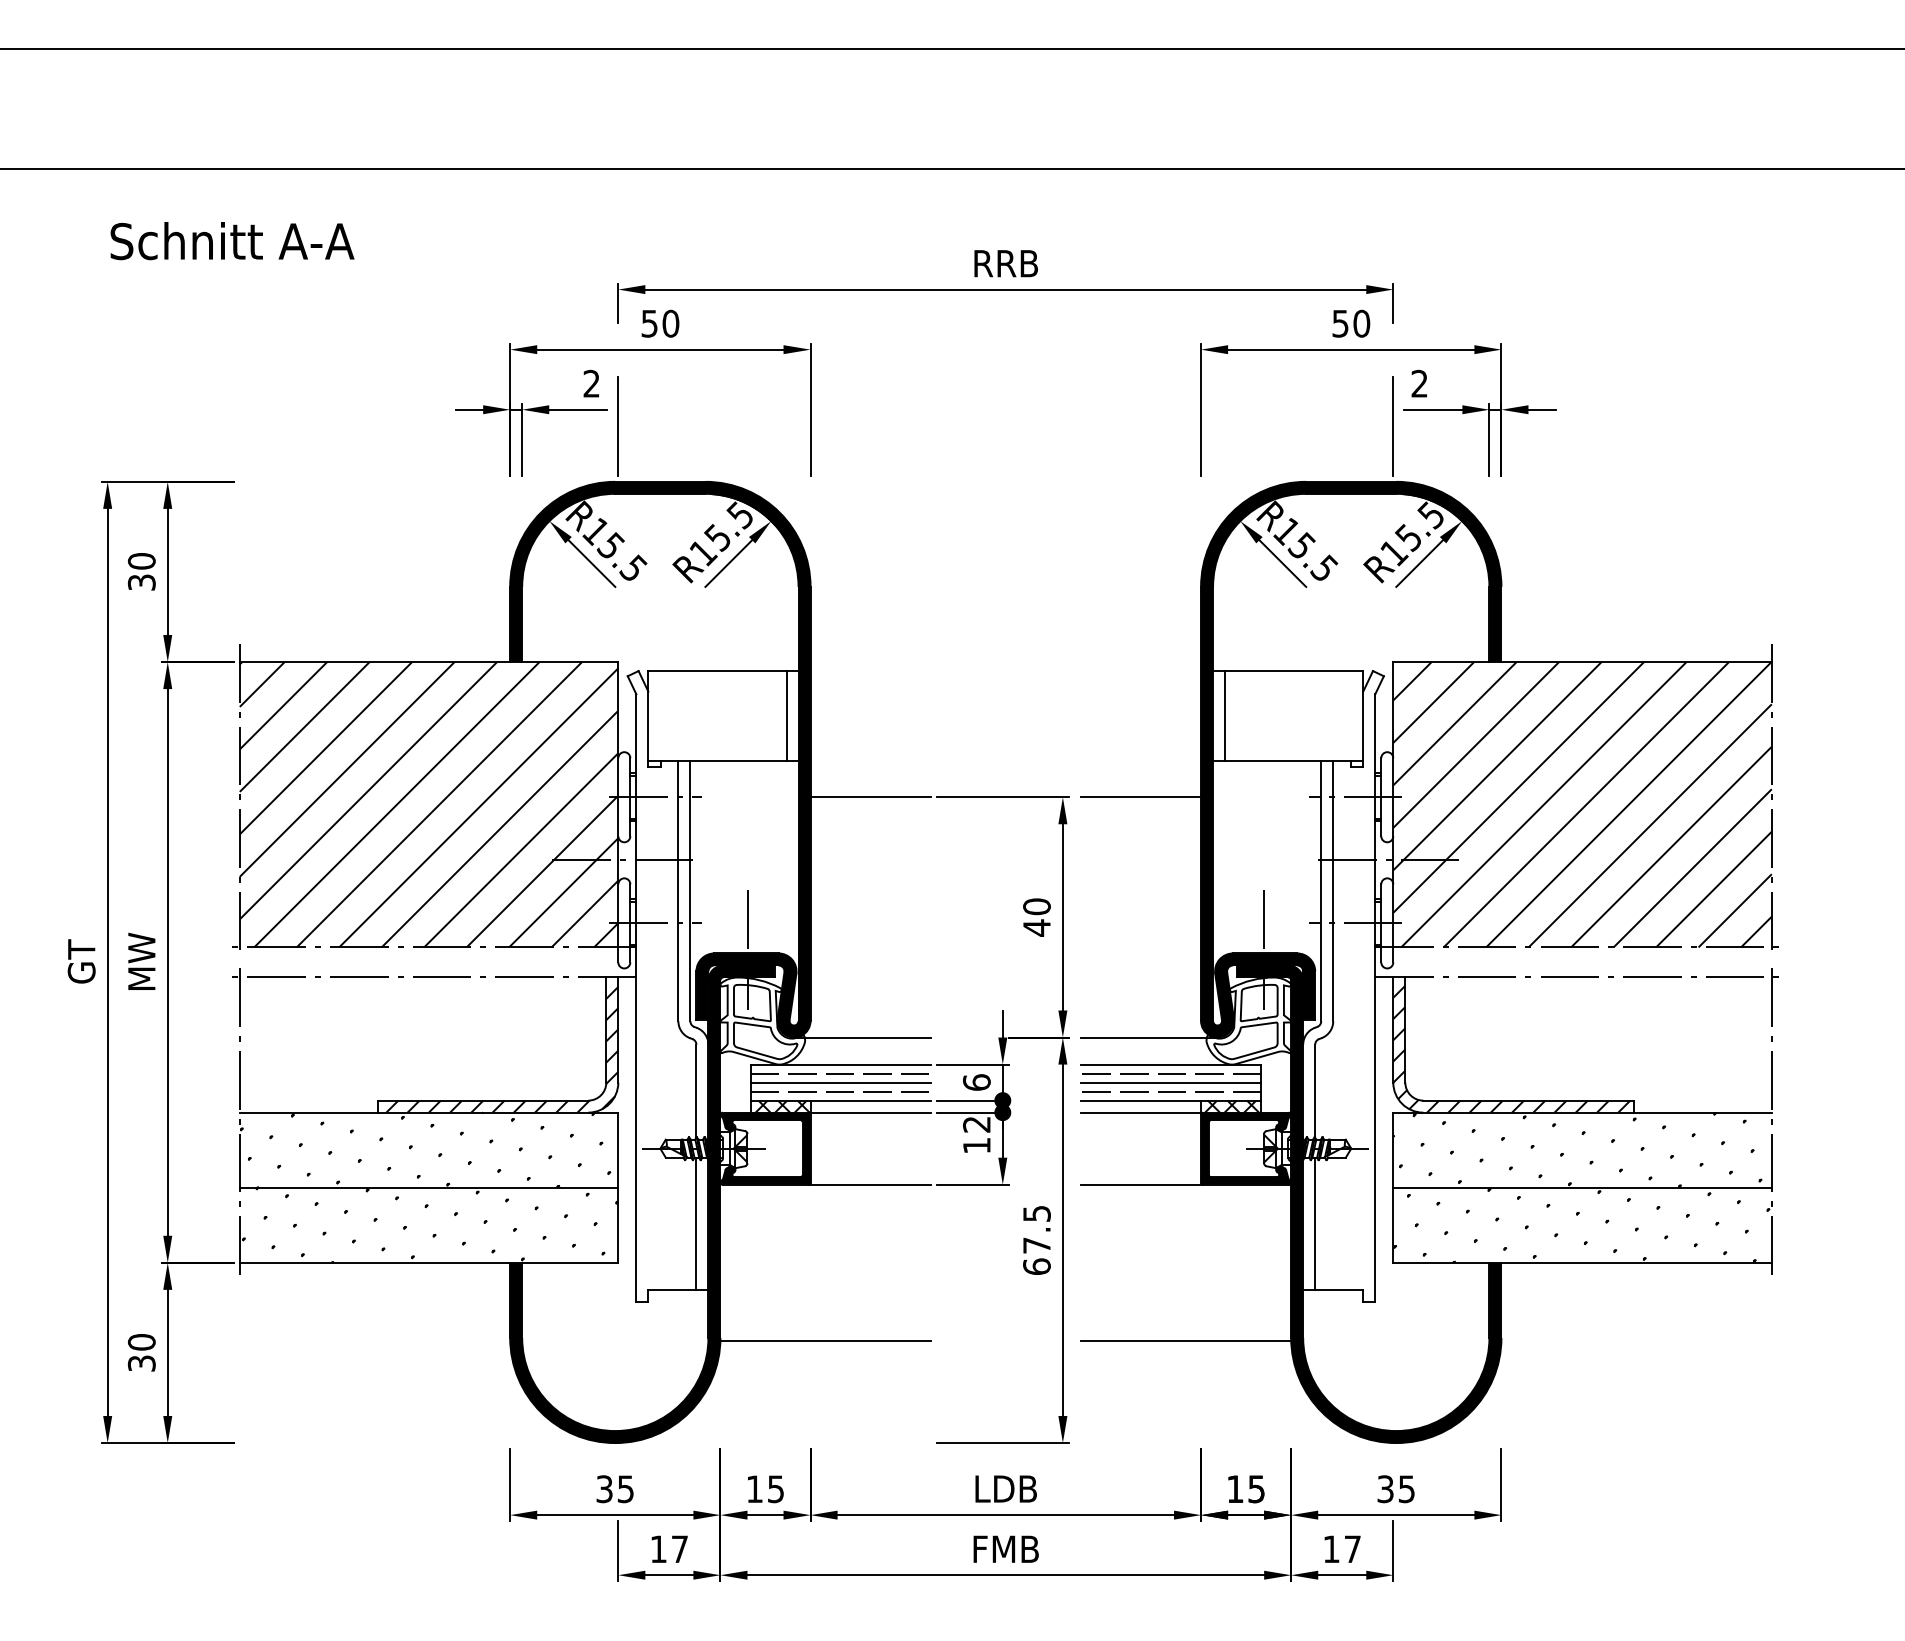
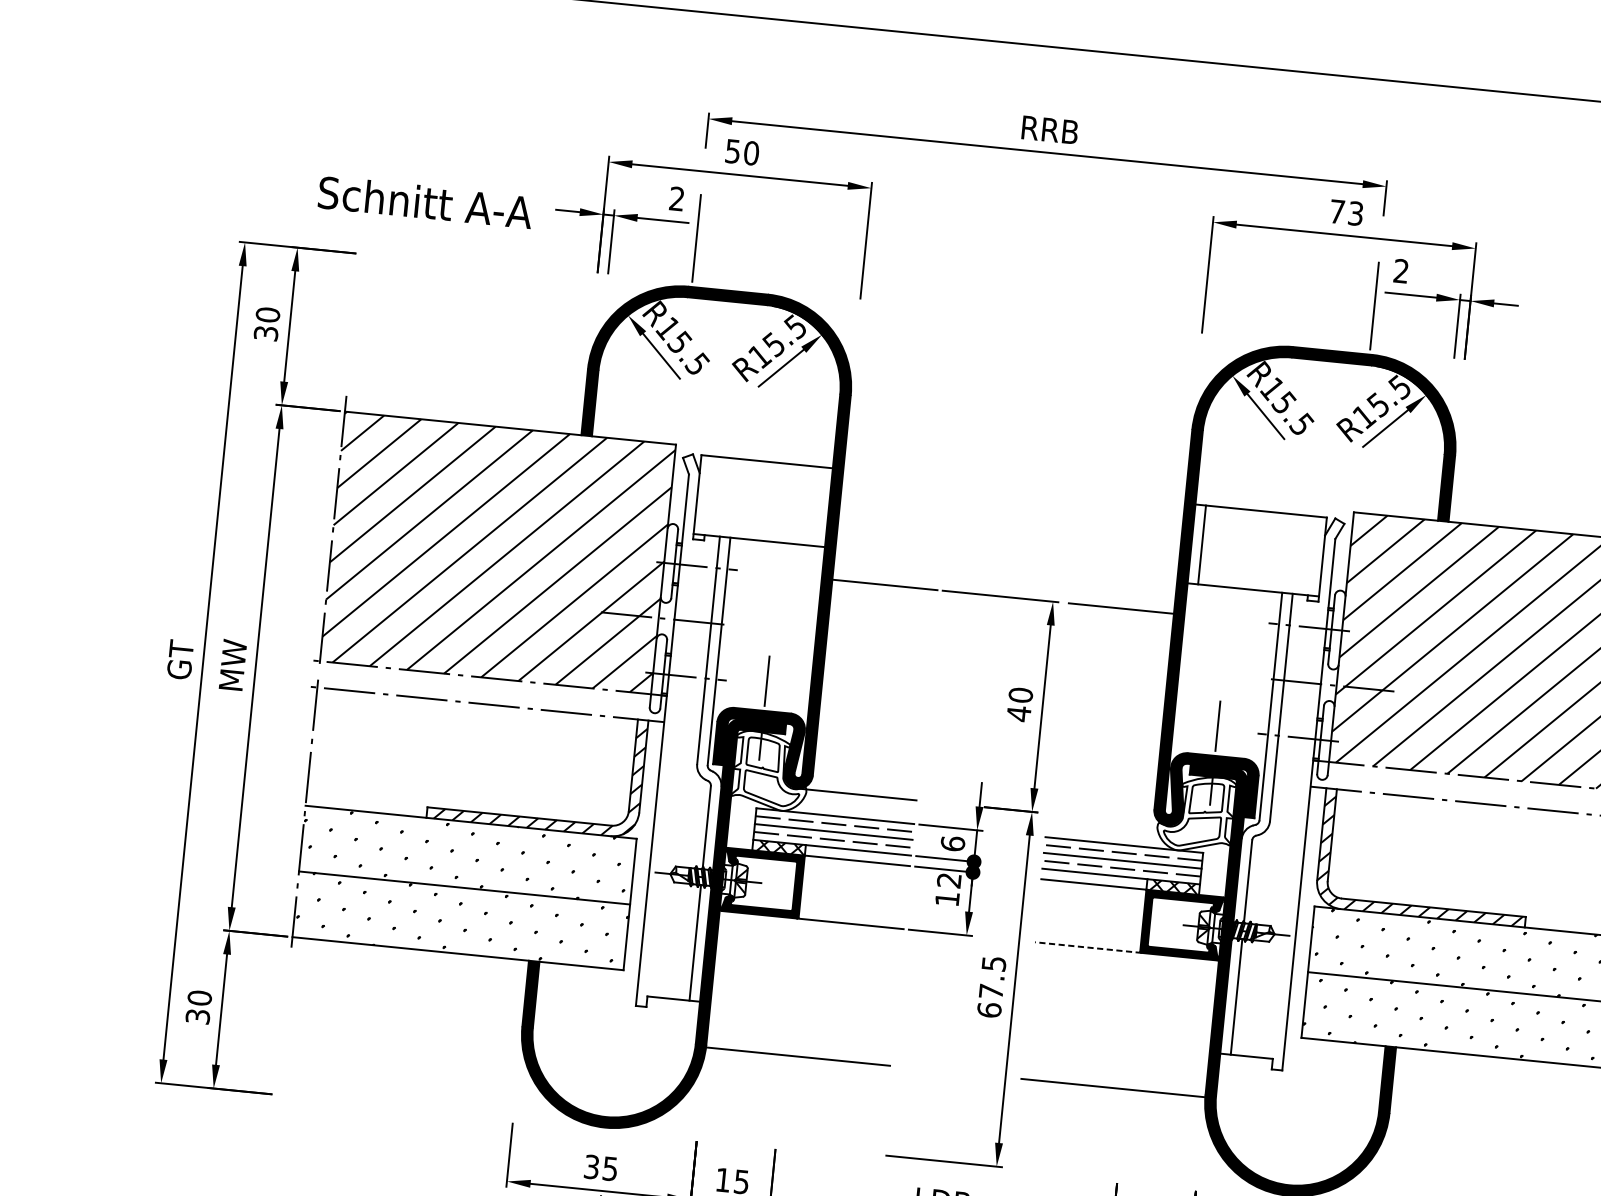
text: (232, 241) -> (425, 202), moved
text: (1351, 323) -> (1346, 212), 50 -> 73
line: (786, 716) -> (818, 506), removed
line: (1148, 1037) -> (1107, 819), removed
line: (1141, 1184) -> (1088, 947), solid -> dashed

